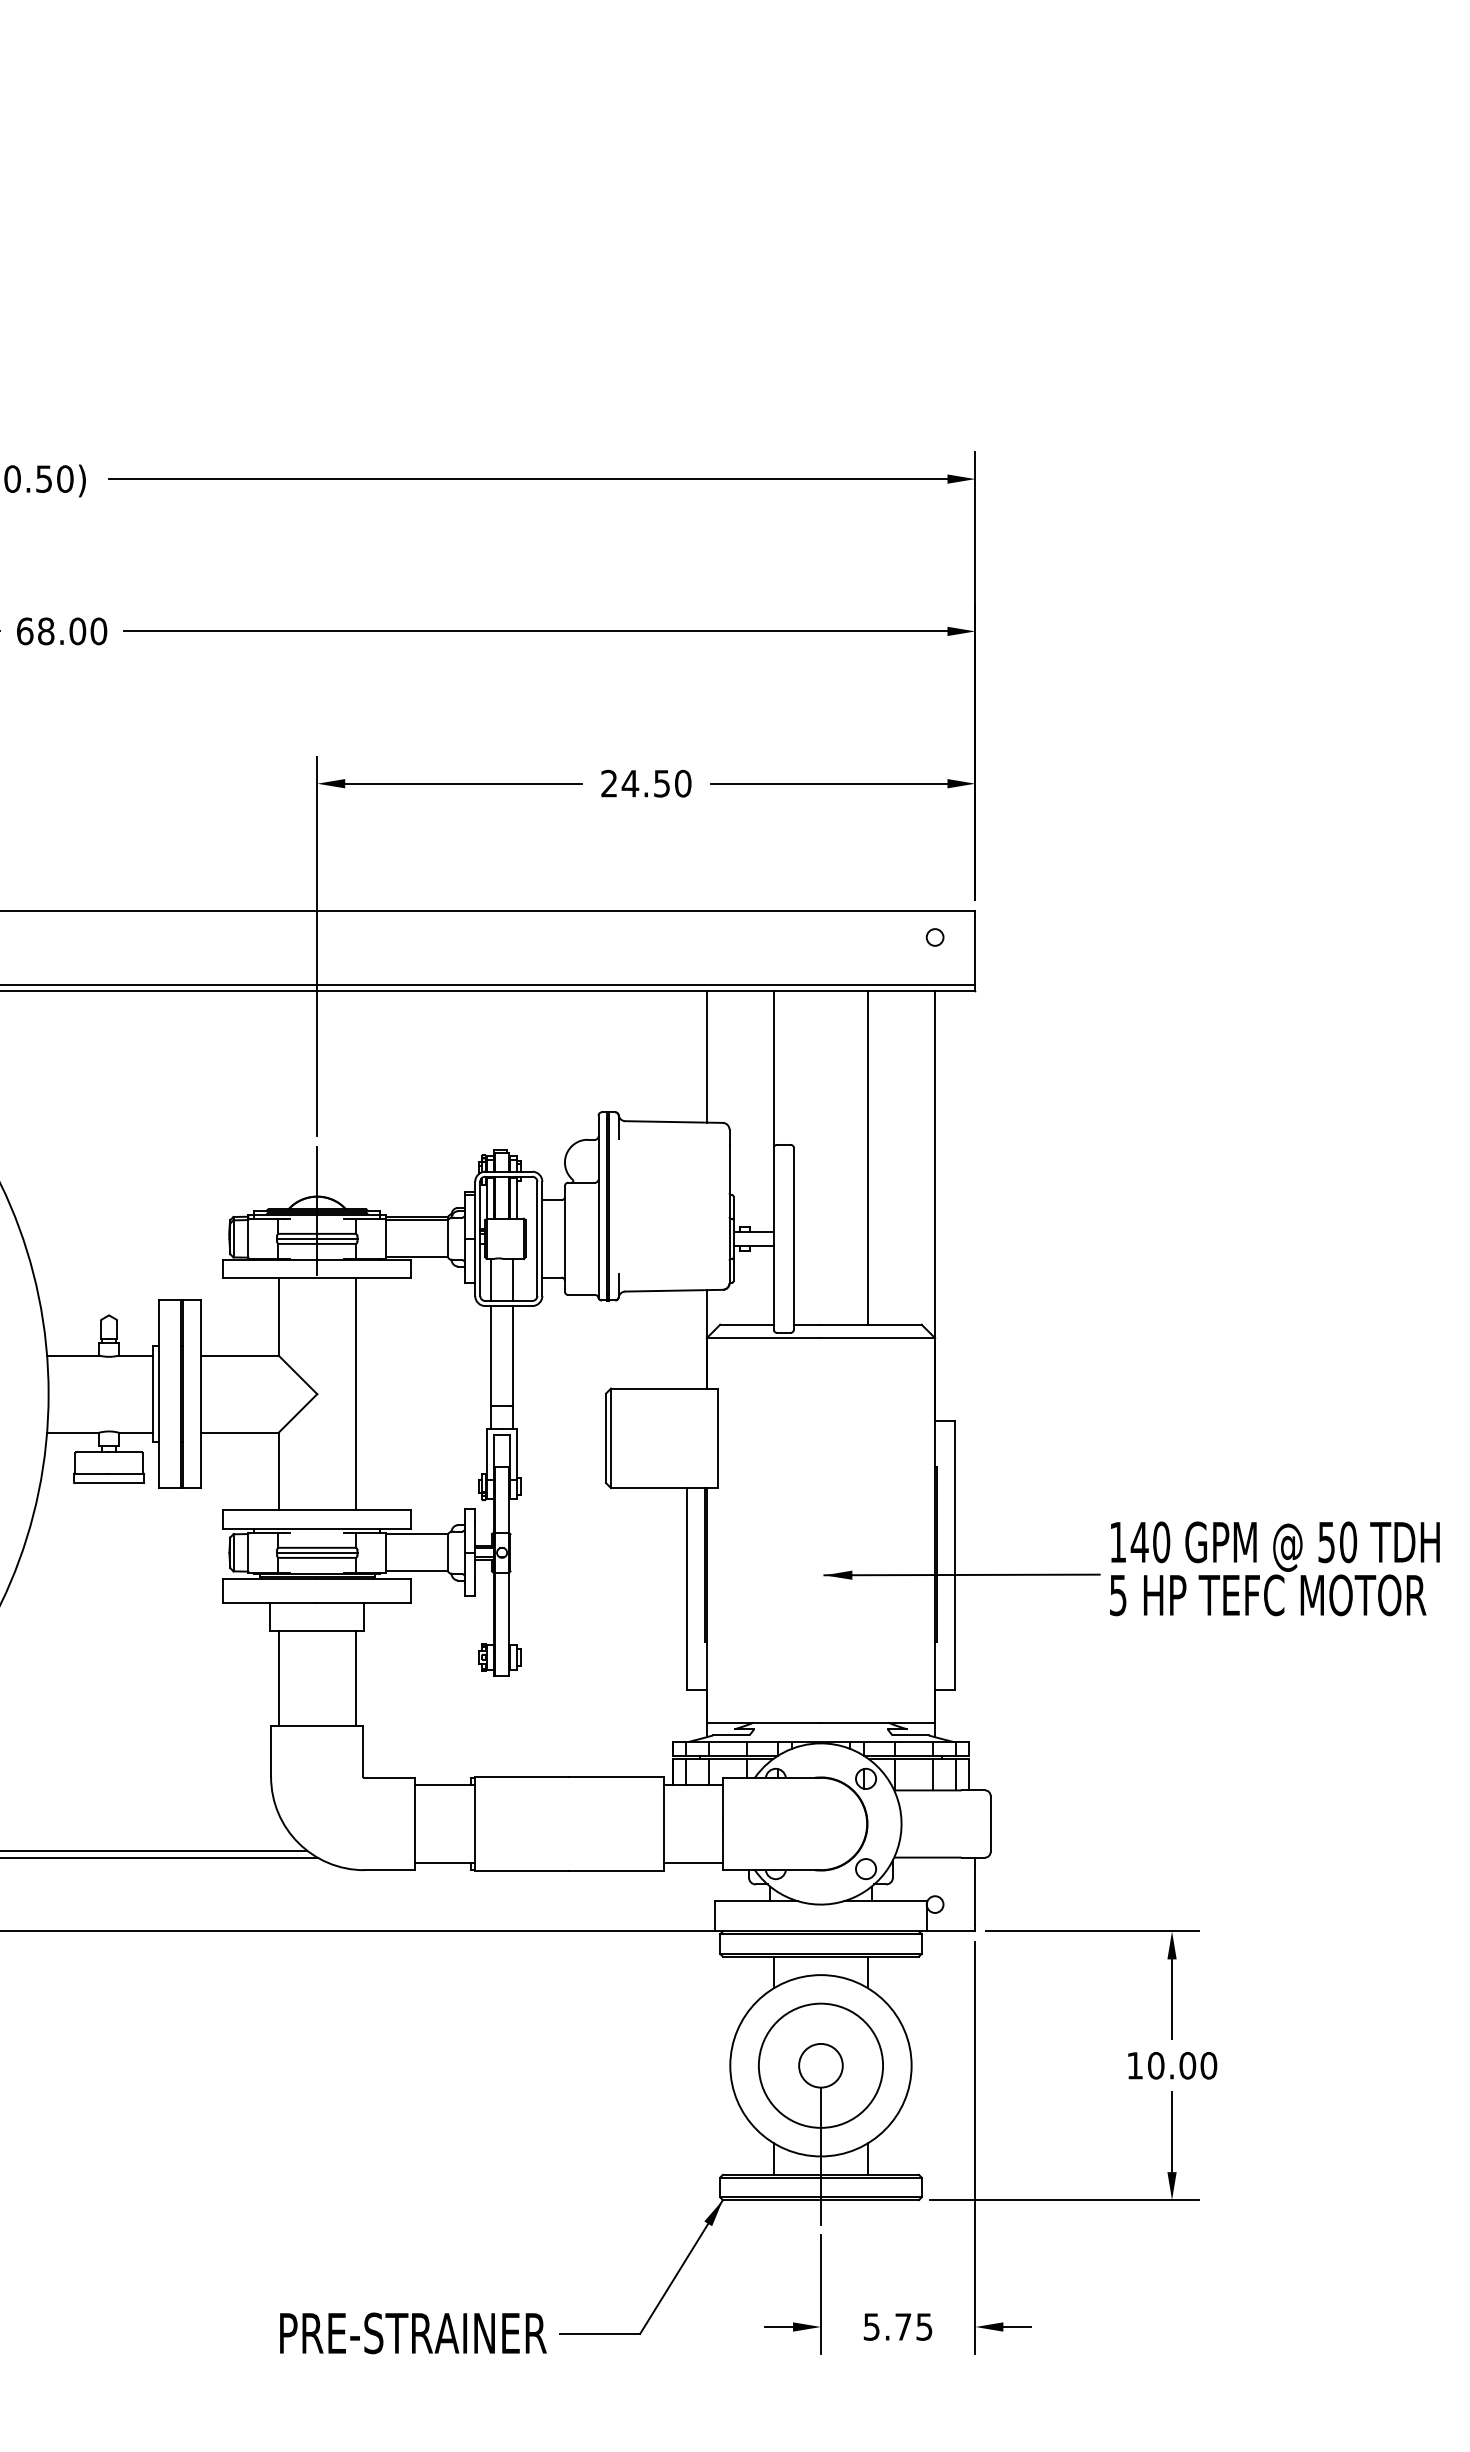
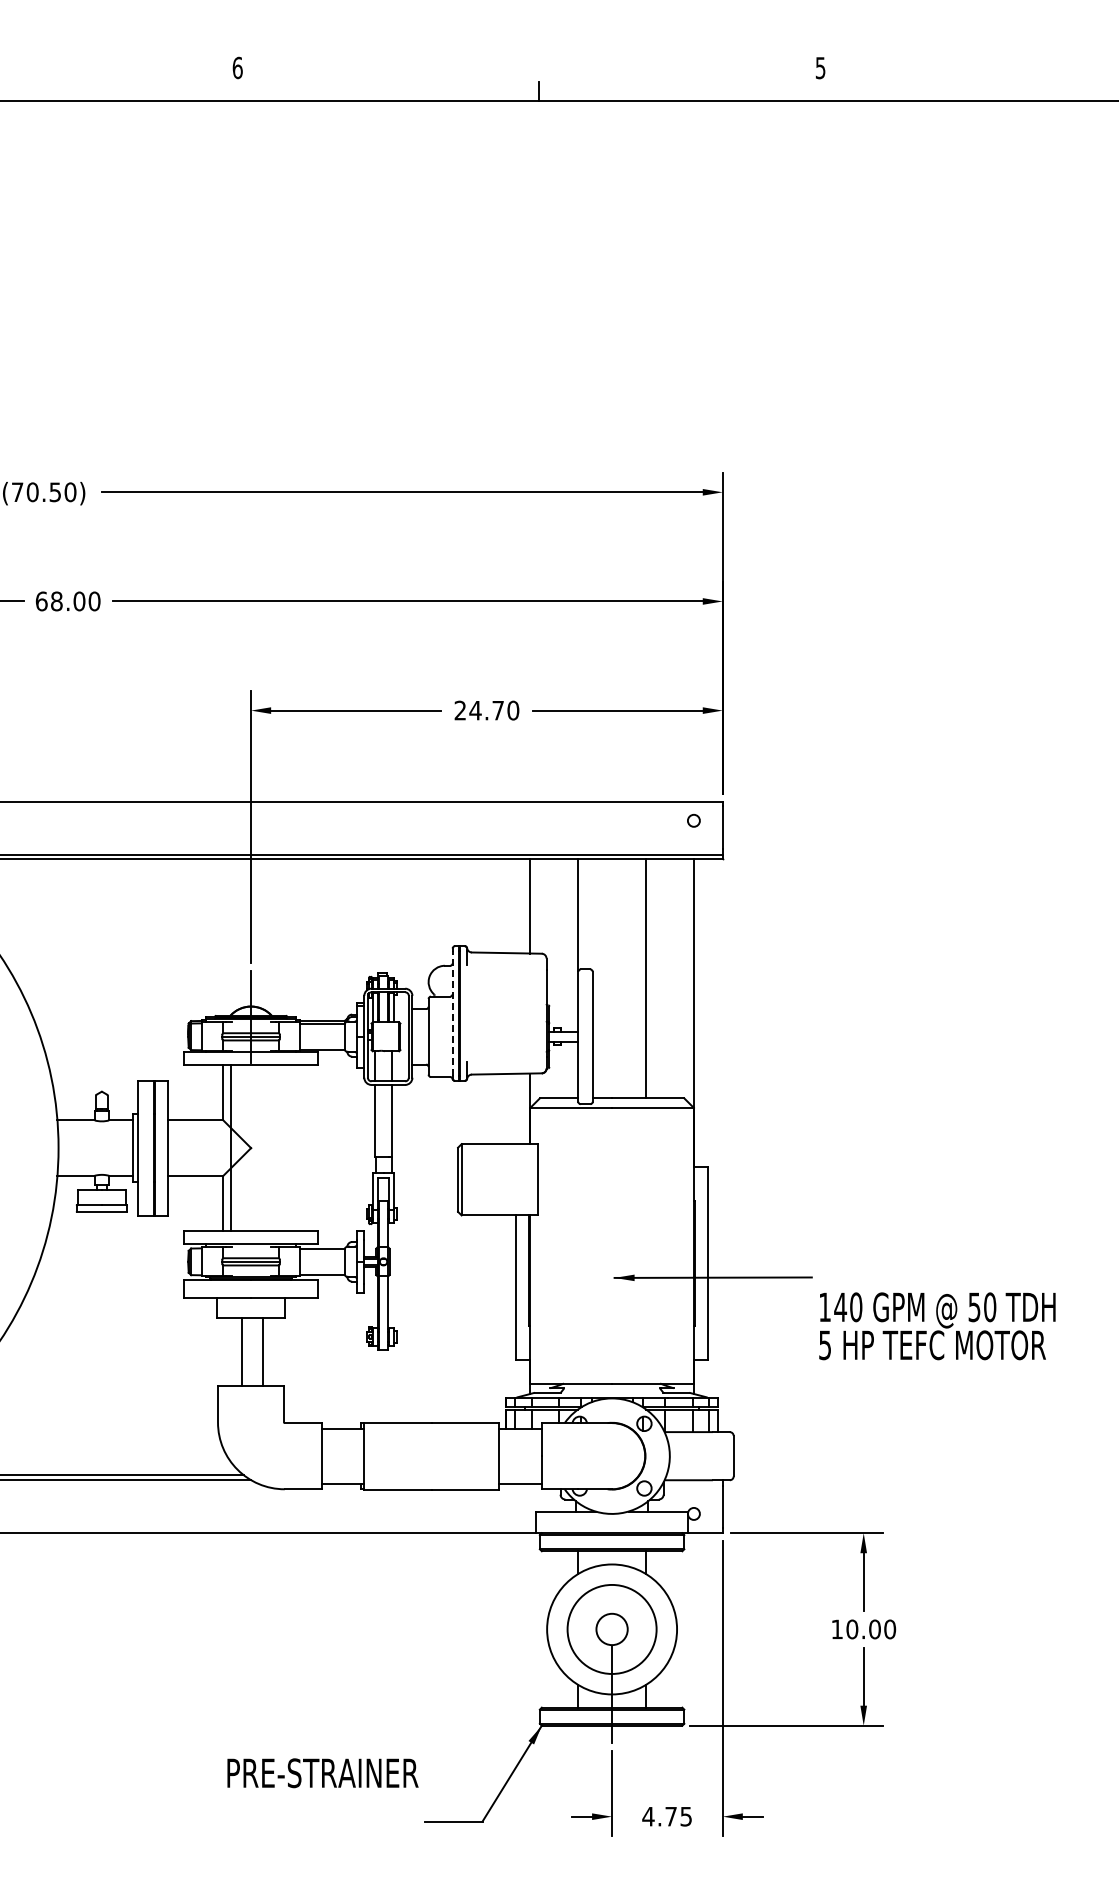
text: (661, 783) -> (497, 710), 24.50 -> 24.70
line: (598, 1206) -> (452, 1013), solid -> dashed
line: (355, 1394) -> (230, 1148), moved
text: (1274, 1569) -> (937, 1326), moved
line: (278, 1677) -> (263, 1351), moved
line: (355, 1677) -> (241, 1351), moved
text: (871, 2326) -> (648, 1816), 5.75 -> 4.75
text: (412, 2333) -> (322, 1773), moved

